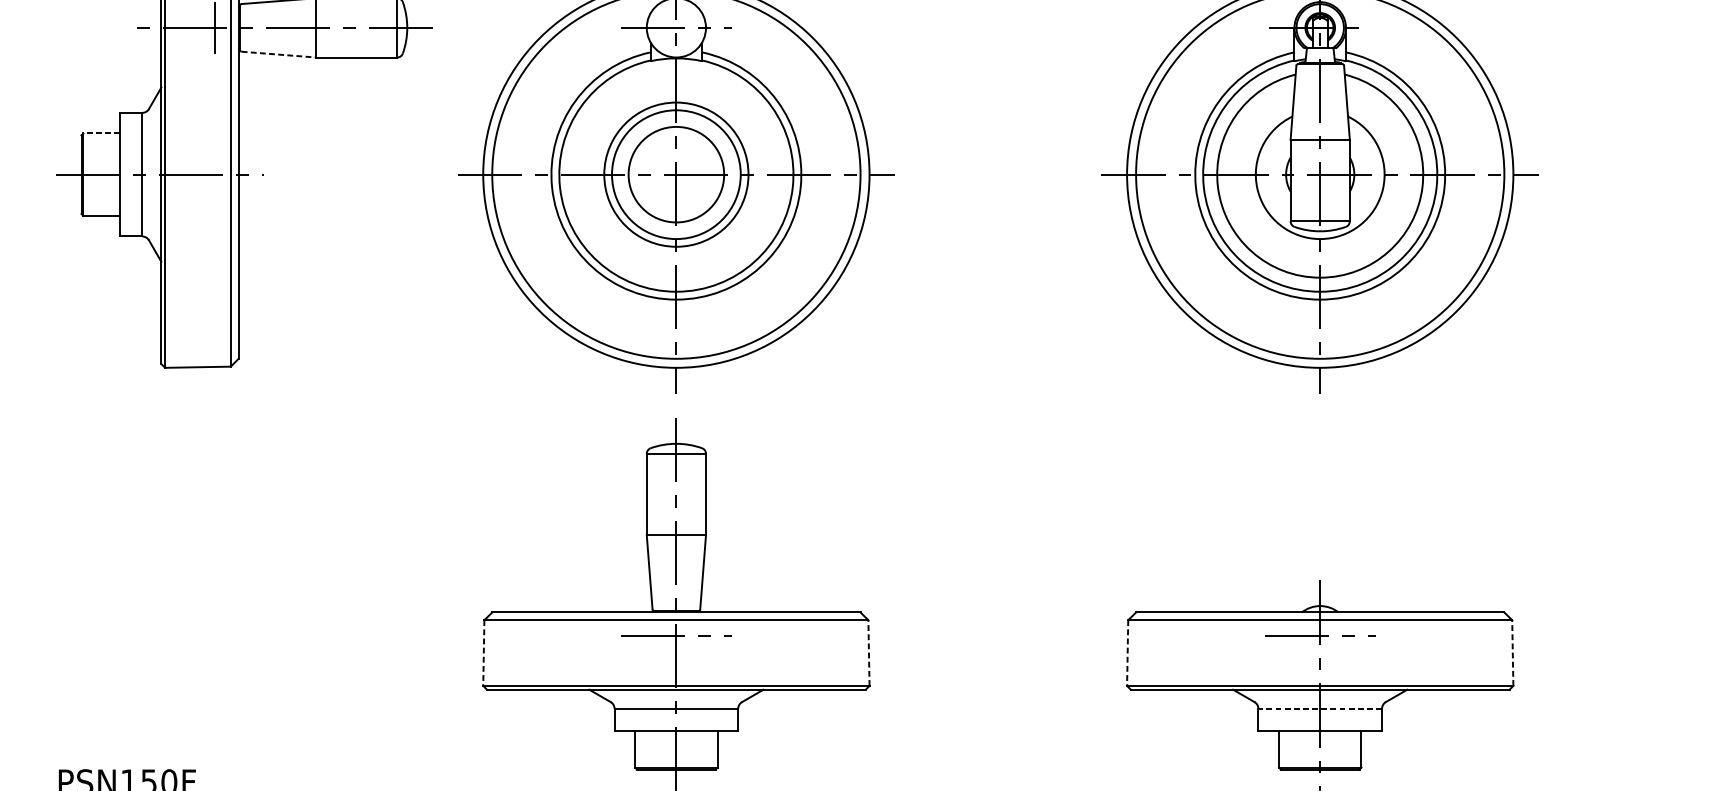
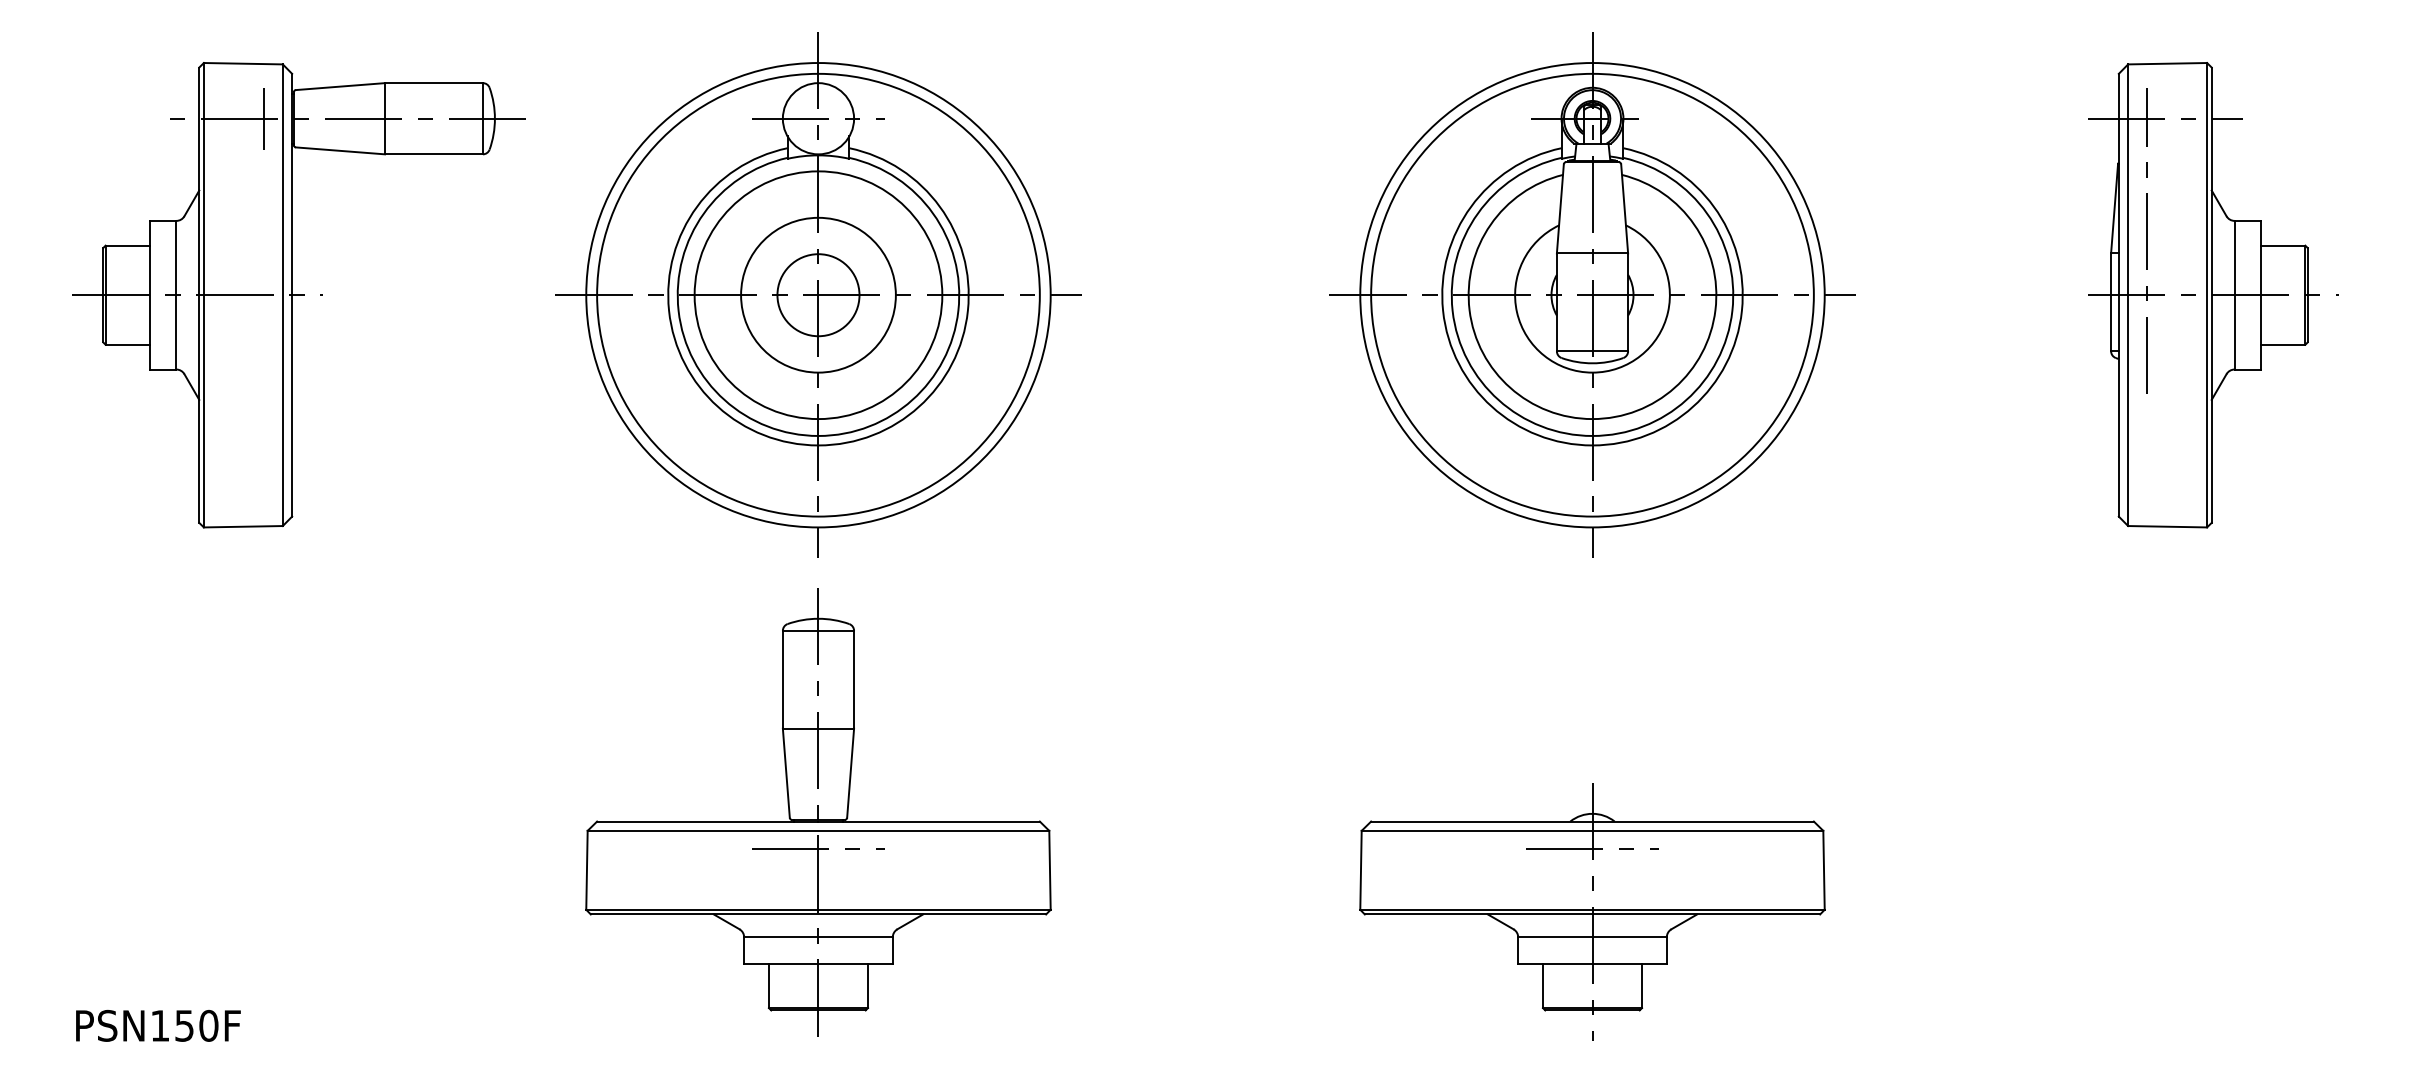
line: (278, 54) -> (340, 150), dashed -> solid
line: (101, 133) -> (127, 245), dashed -> solid
circle: (676, 174) -> (818, 295), size x0.71
circle: (676, 174) -> (818, 295), size x1.43
line: (868, 652) -> (1049, 869), dashed -> solid
line: (1513, 652) -> (1824, 869), dashed -> solid
line: (483, 653) -> (586, 870), dashed -> solid
line: (1127, 653) -> (1360, 870), dashed -> solid
line: (1320, 708) -> (1592, 937), dashed -> solid

